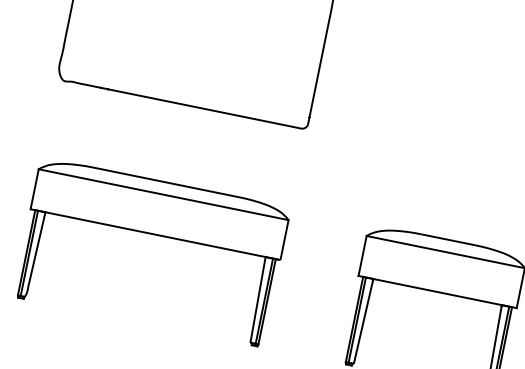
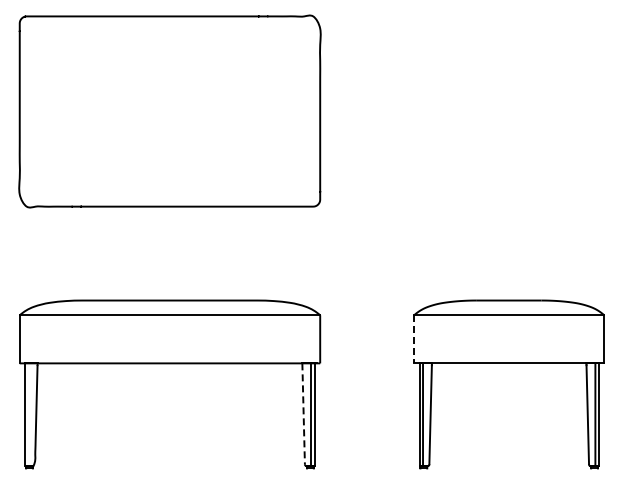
line: (29, 253) -> (28, 414), removed
line: (362, 256) -> (414, 339), solid -> dashed
line: (257, 299) -> (303, 414), solid -> dashed

